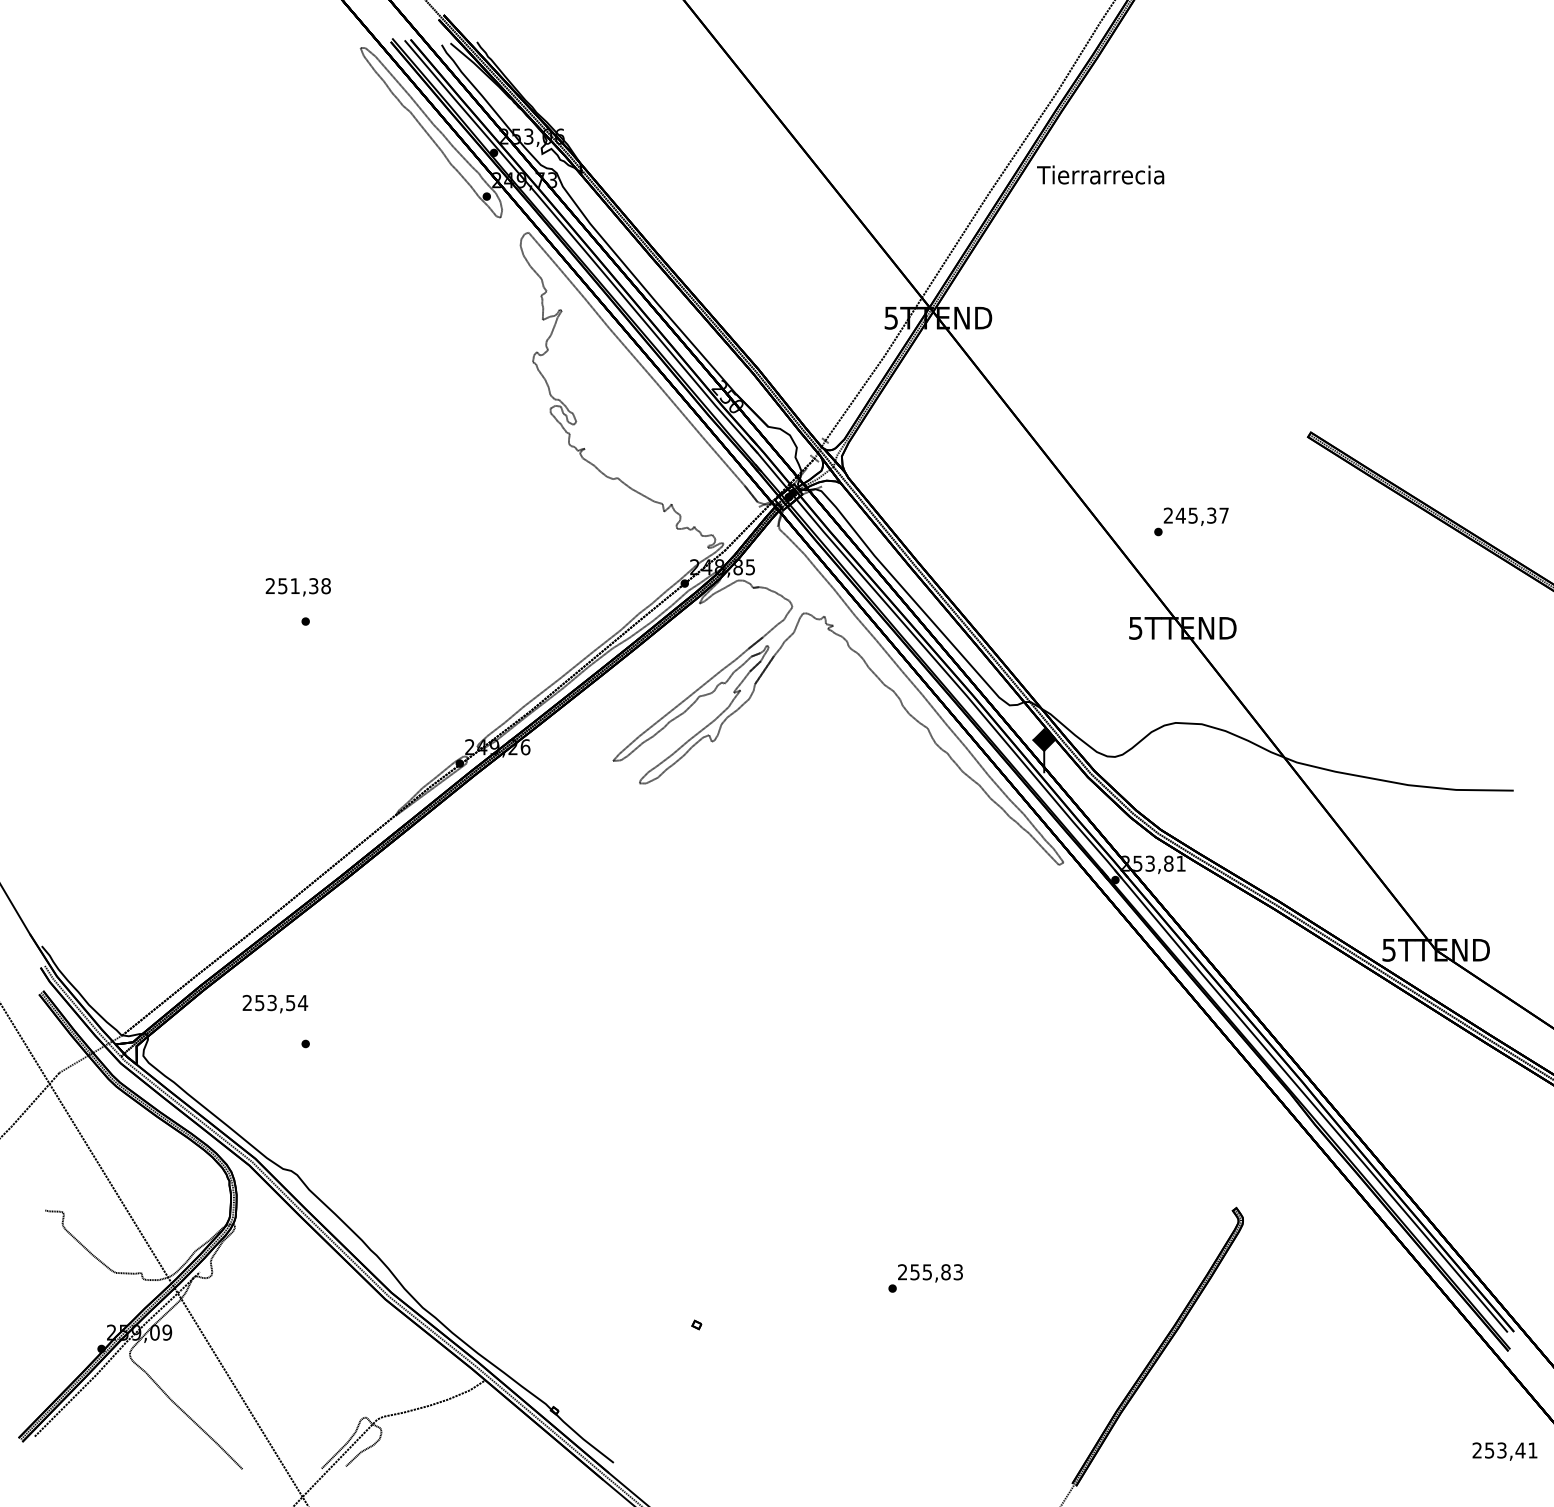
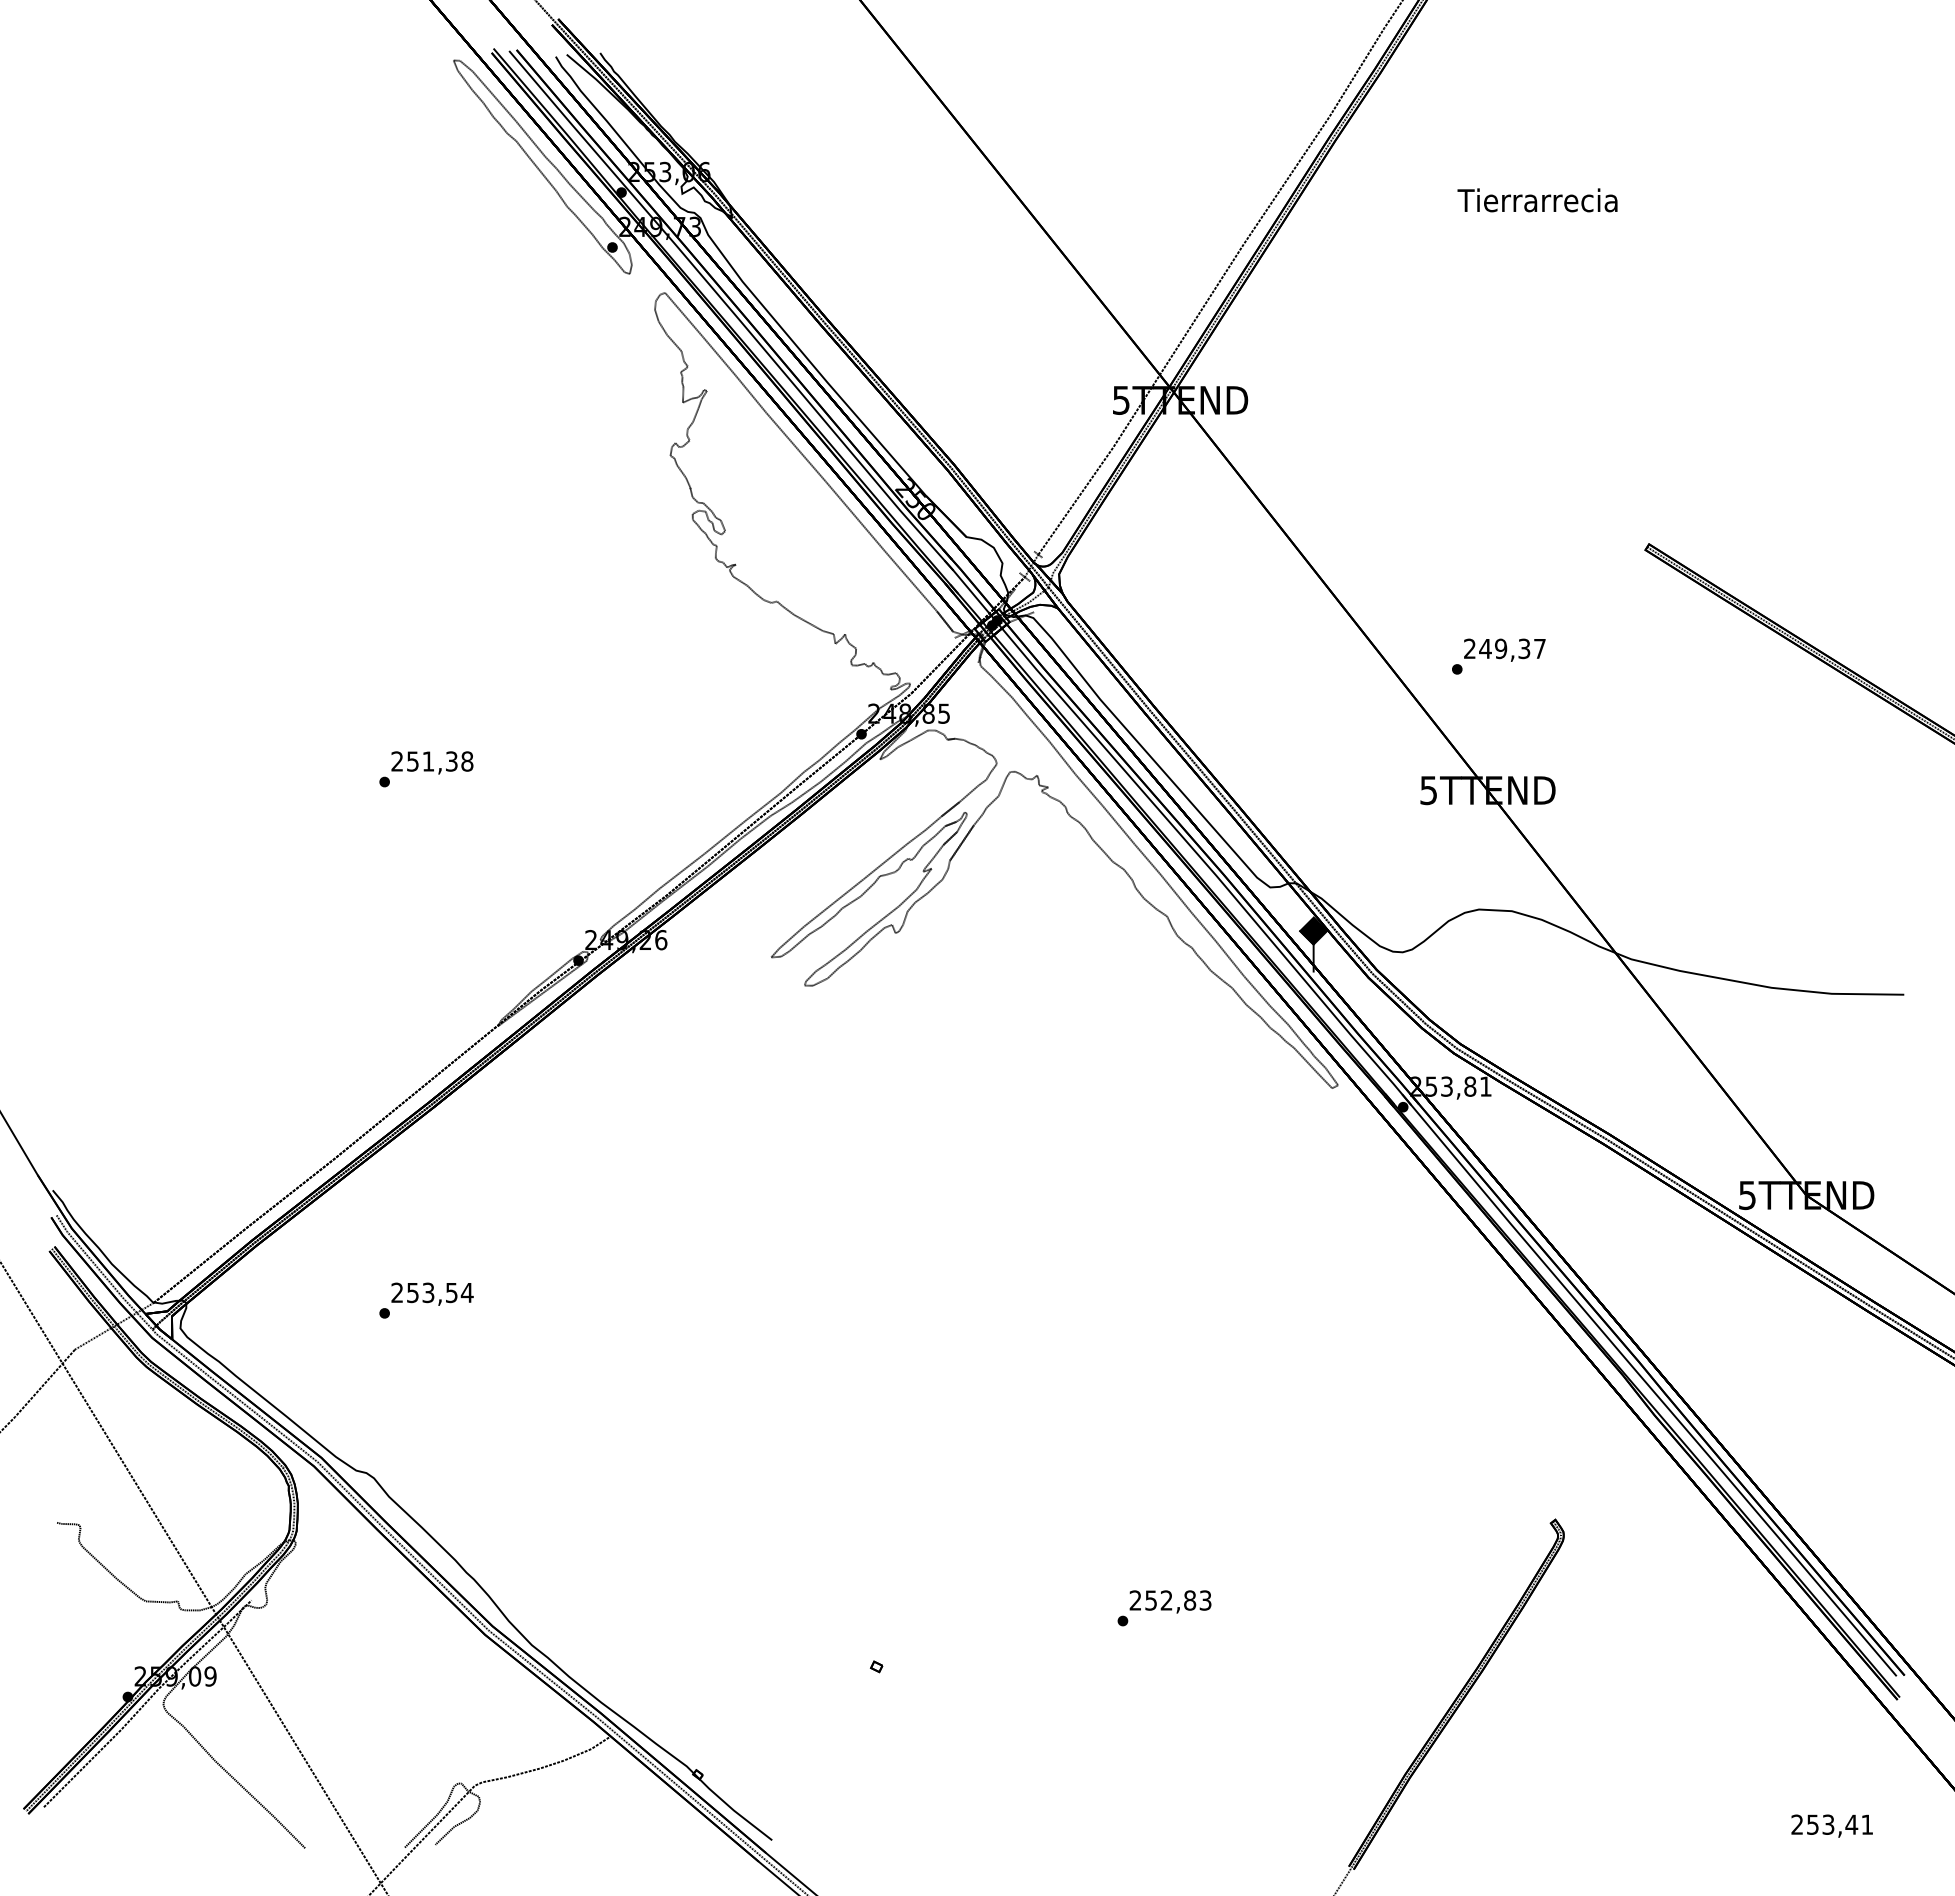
text: (1100, 175) -> (1537, 200), moved
text: (1193, 515) -> (1501, 648), 245,37 -> 249,37
text: (298, 586) -> (432, 762), moved
text: (275, 1003) -> (432, 1293), moved
text: (927, 1272) -> (1166, 1600), 255,83 -> 252,83
text: (1504, 1451) -> (1831, 1825), moved

